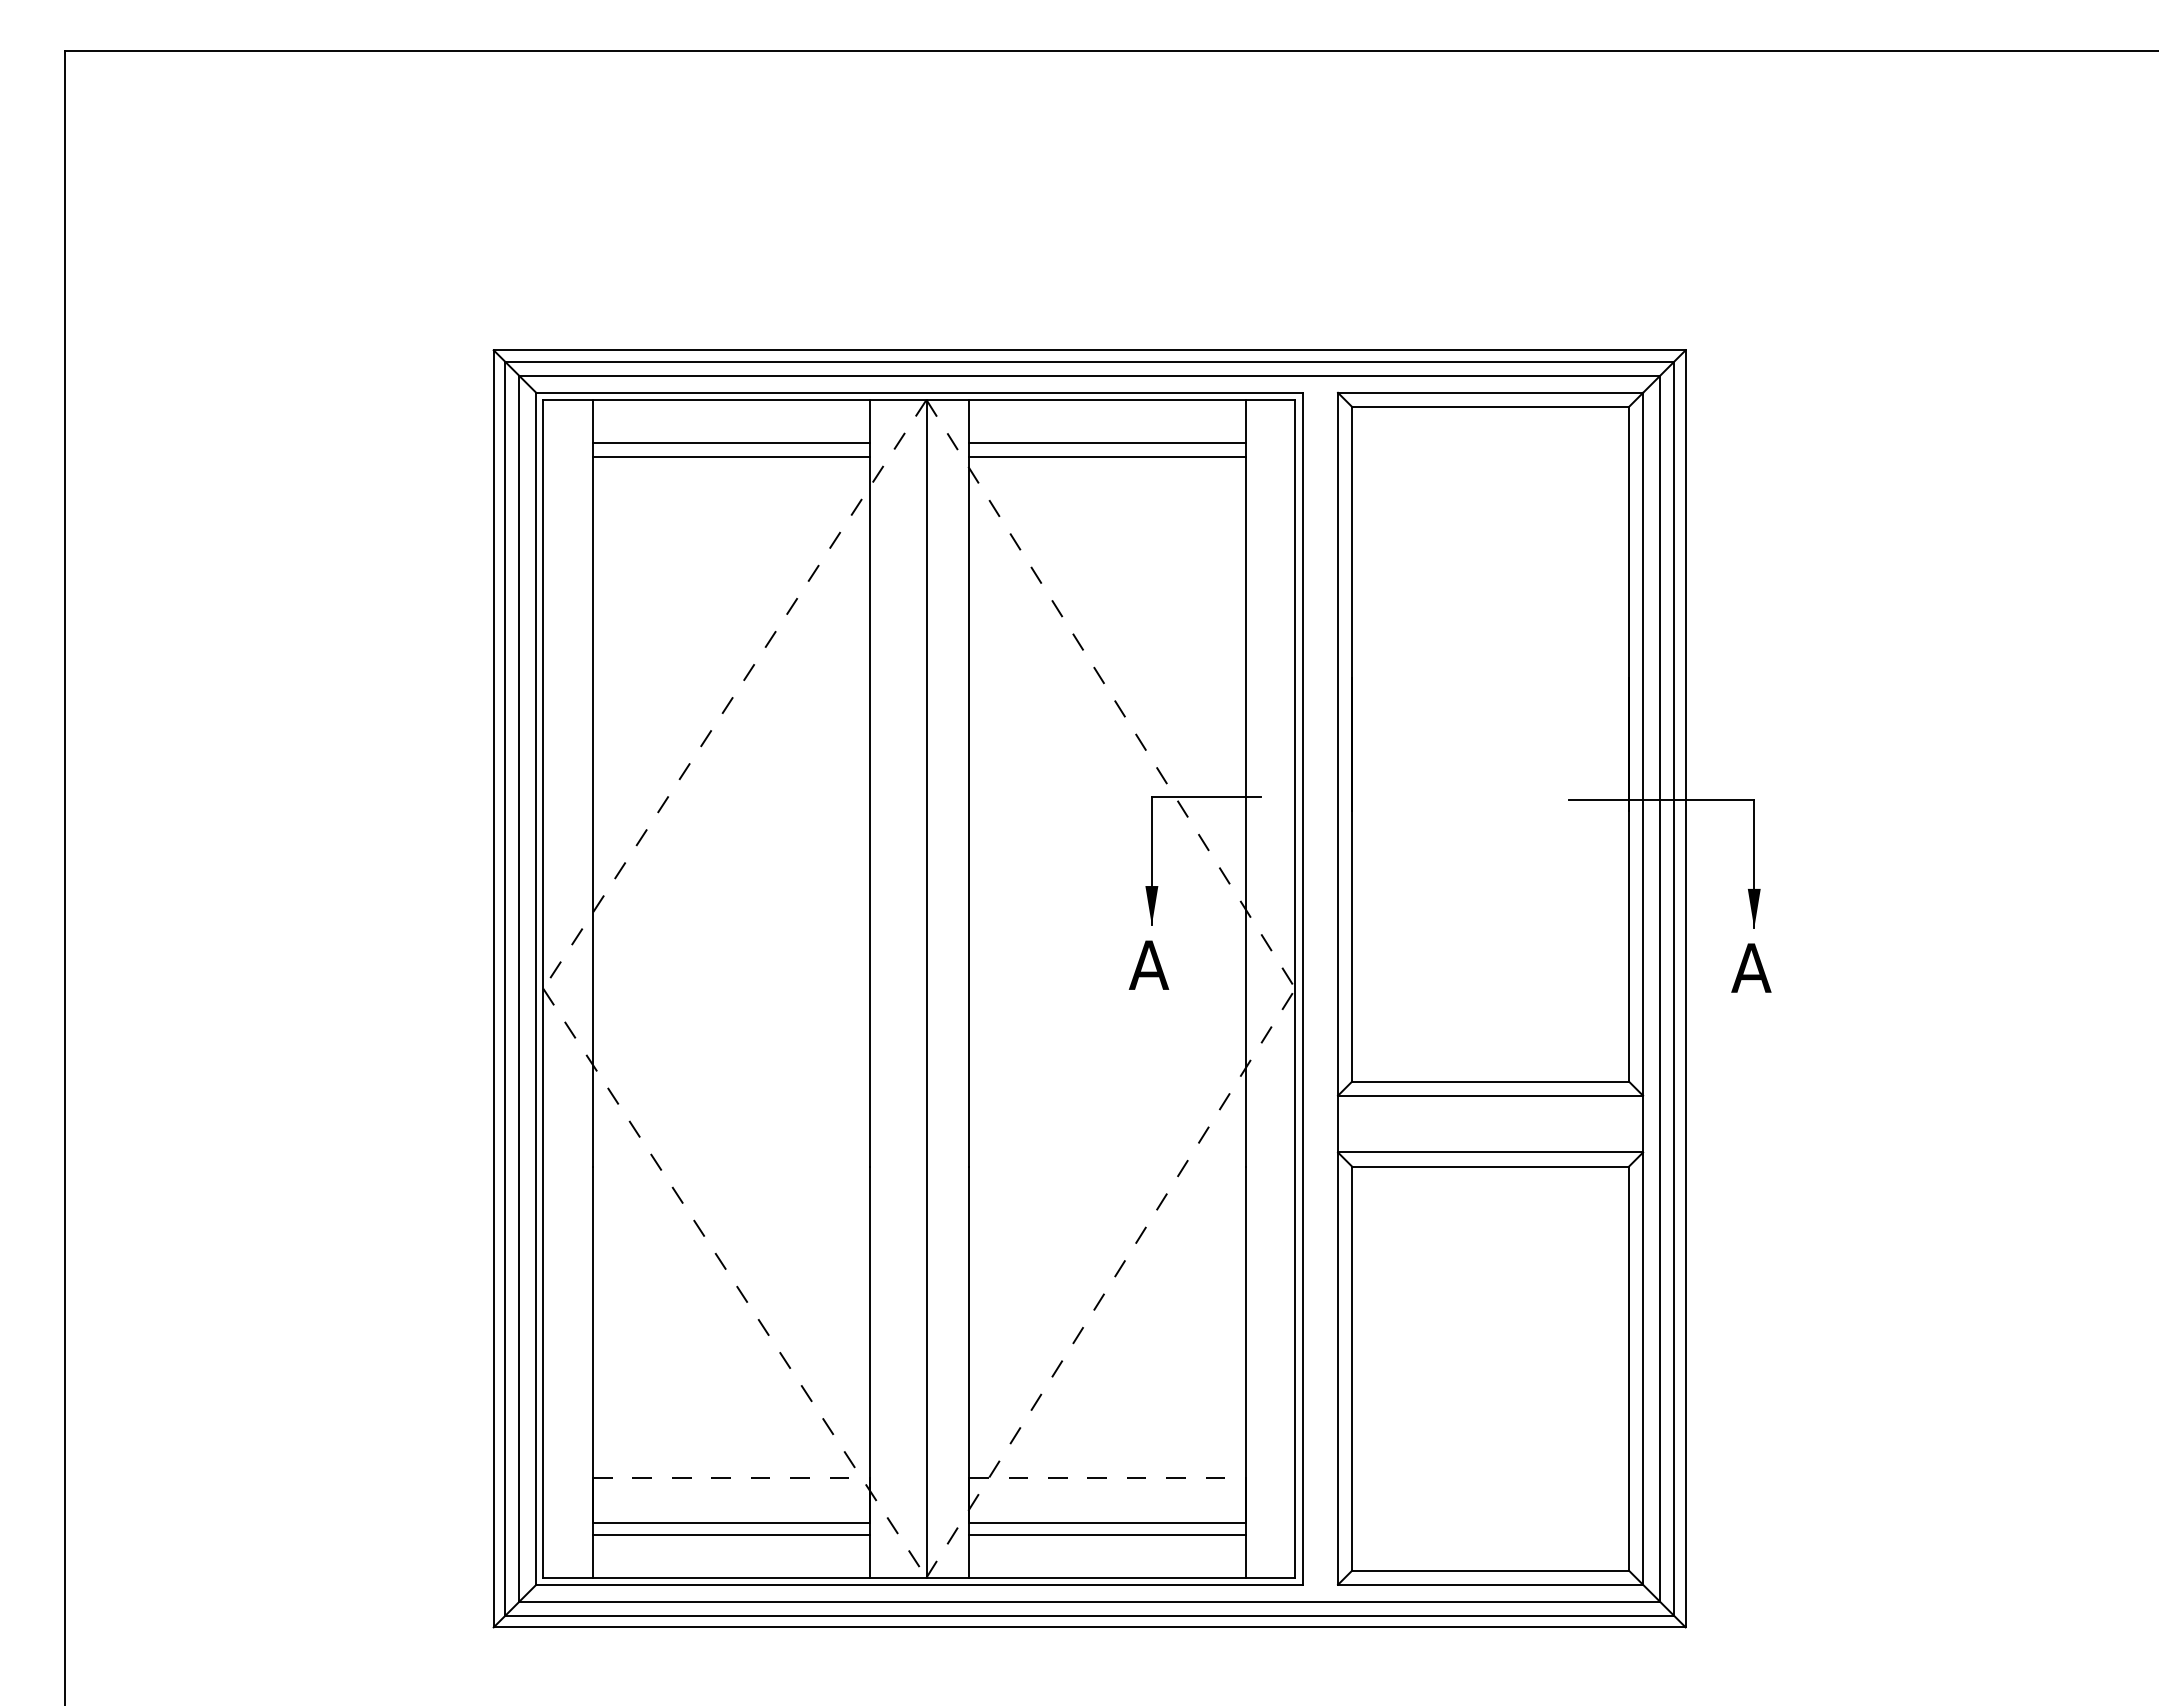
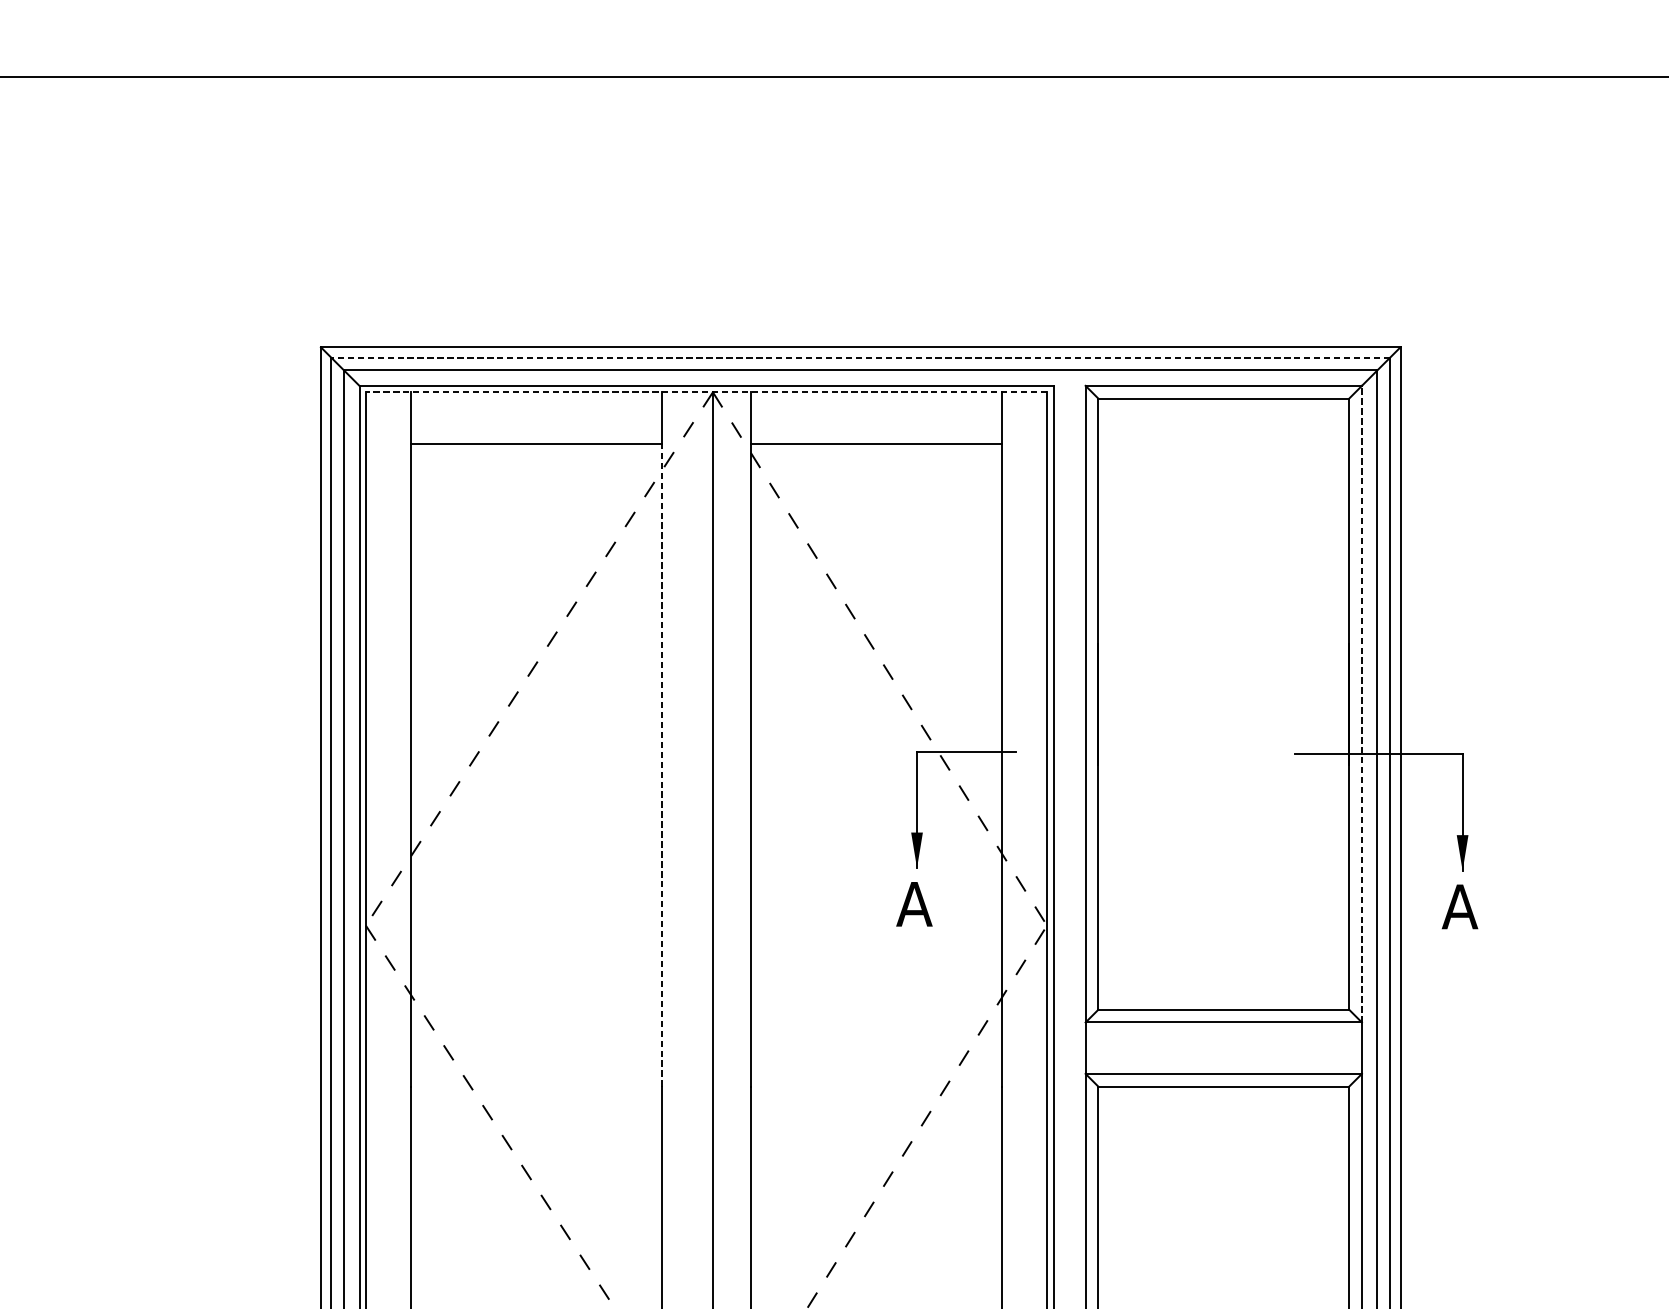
line: (1089, 361) -> (860, 357), solid -> dashed
line: (918, 399) -> (705, 391), solid -> dashed
line: (731, 442) -> (536, 430), removed
line: (1107, 442) -> (876, 430), removed
line: (1643, 743) -> (1362, 703), solid -> dashed
line: (869, 811) -> (661, 765), solid -> dashed

